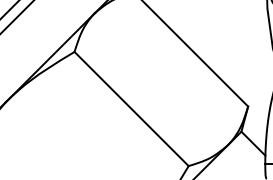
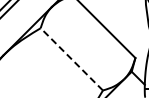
line: (131, 109) -> (71, 59), solid -> dashed

